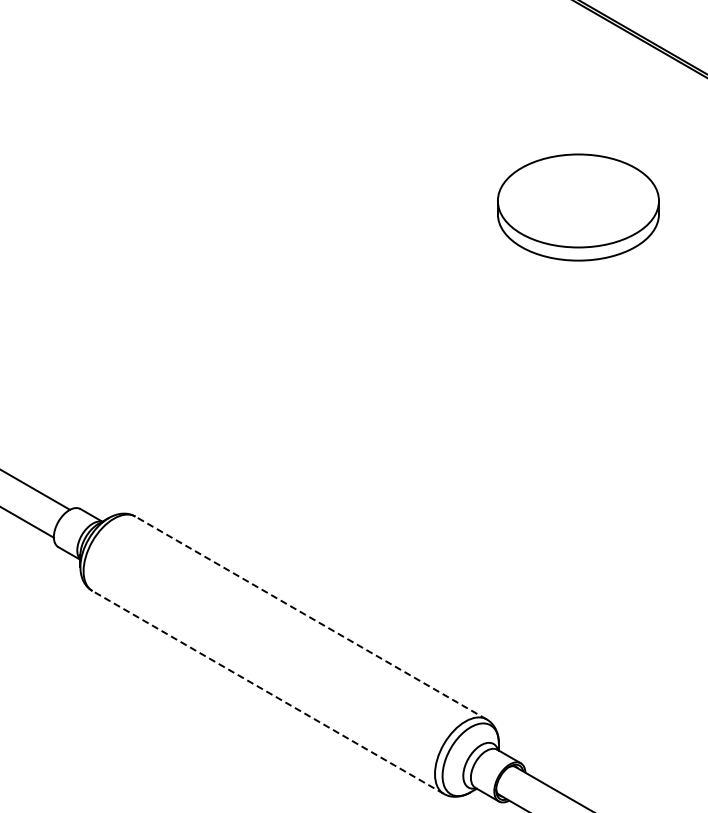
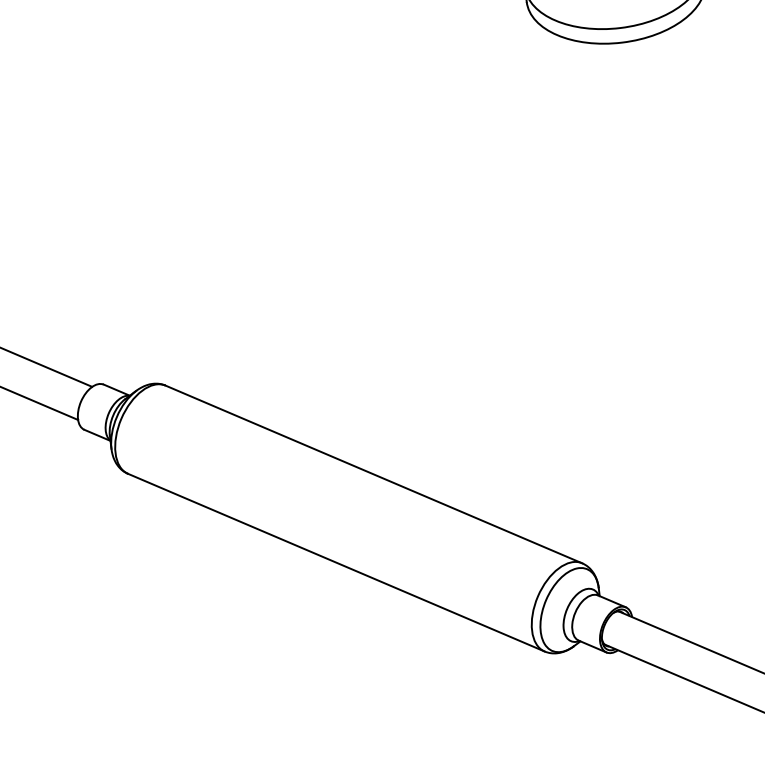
line: (311, 618) -> (374, 474), dashed -> solid
line: (268, 692) -> (336, 562), dashed -> solid

